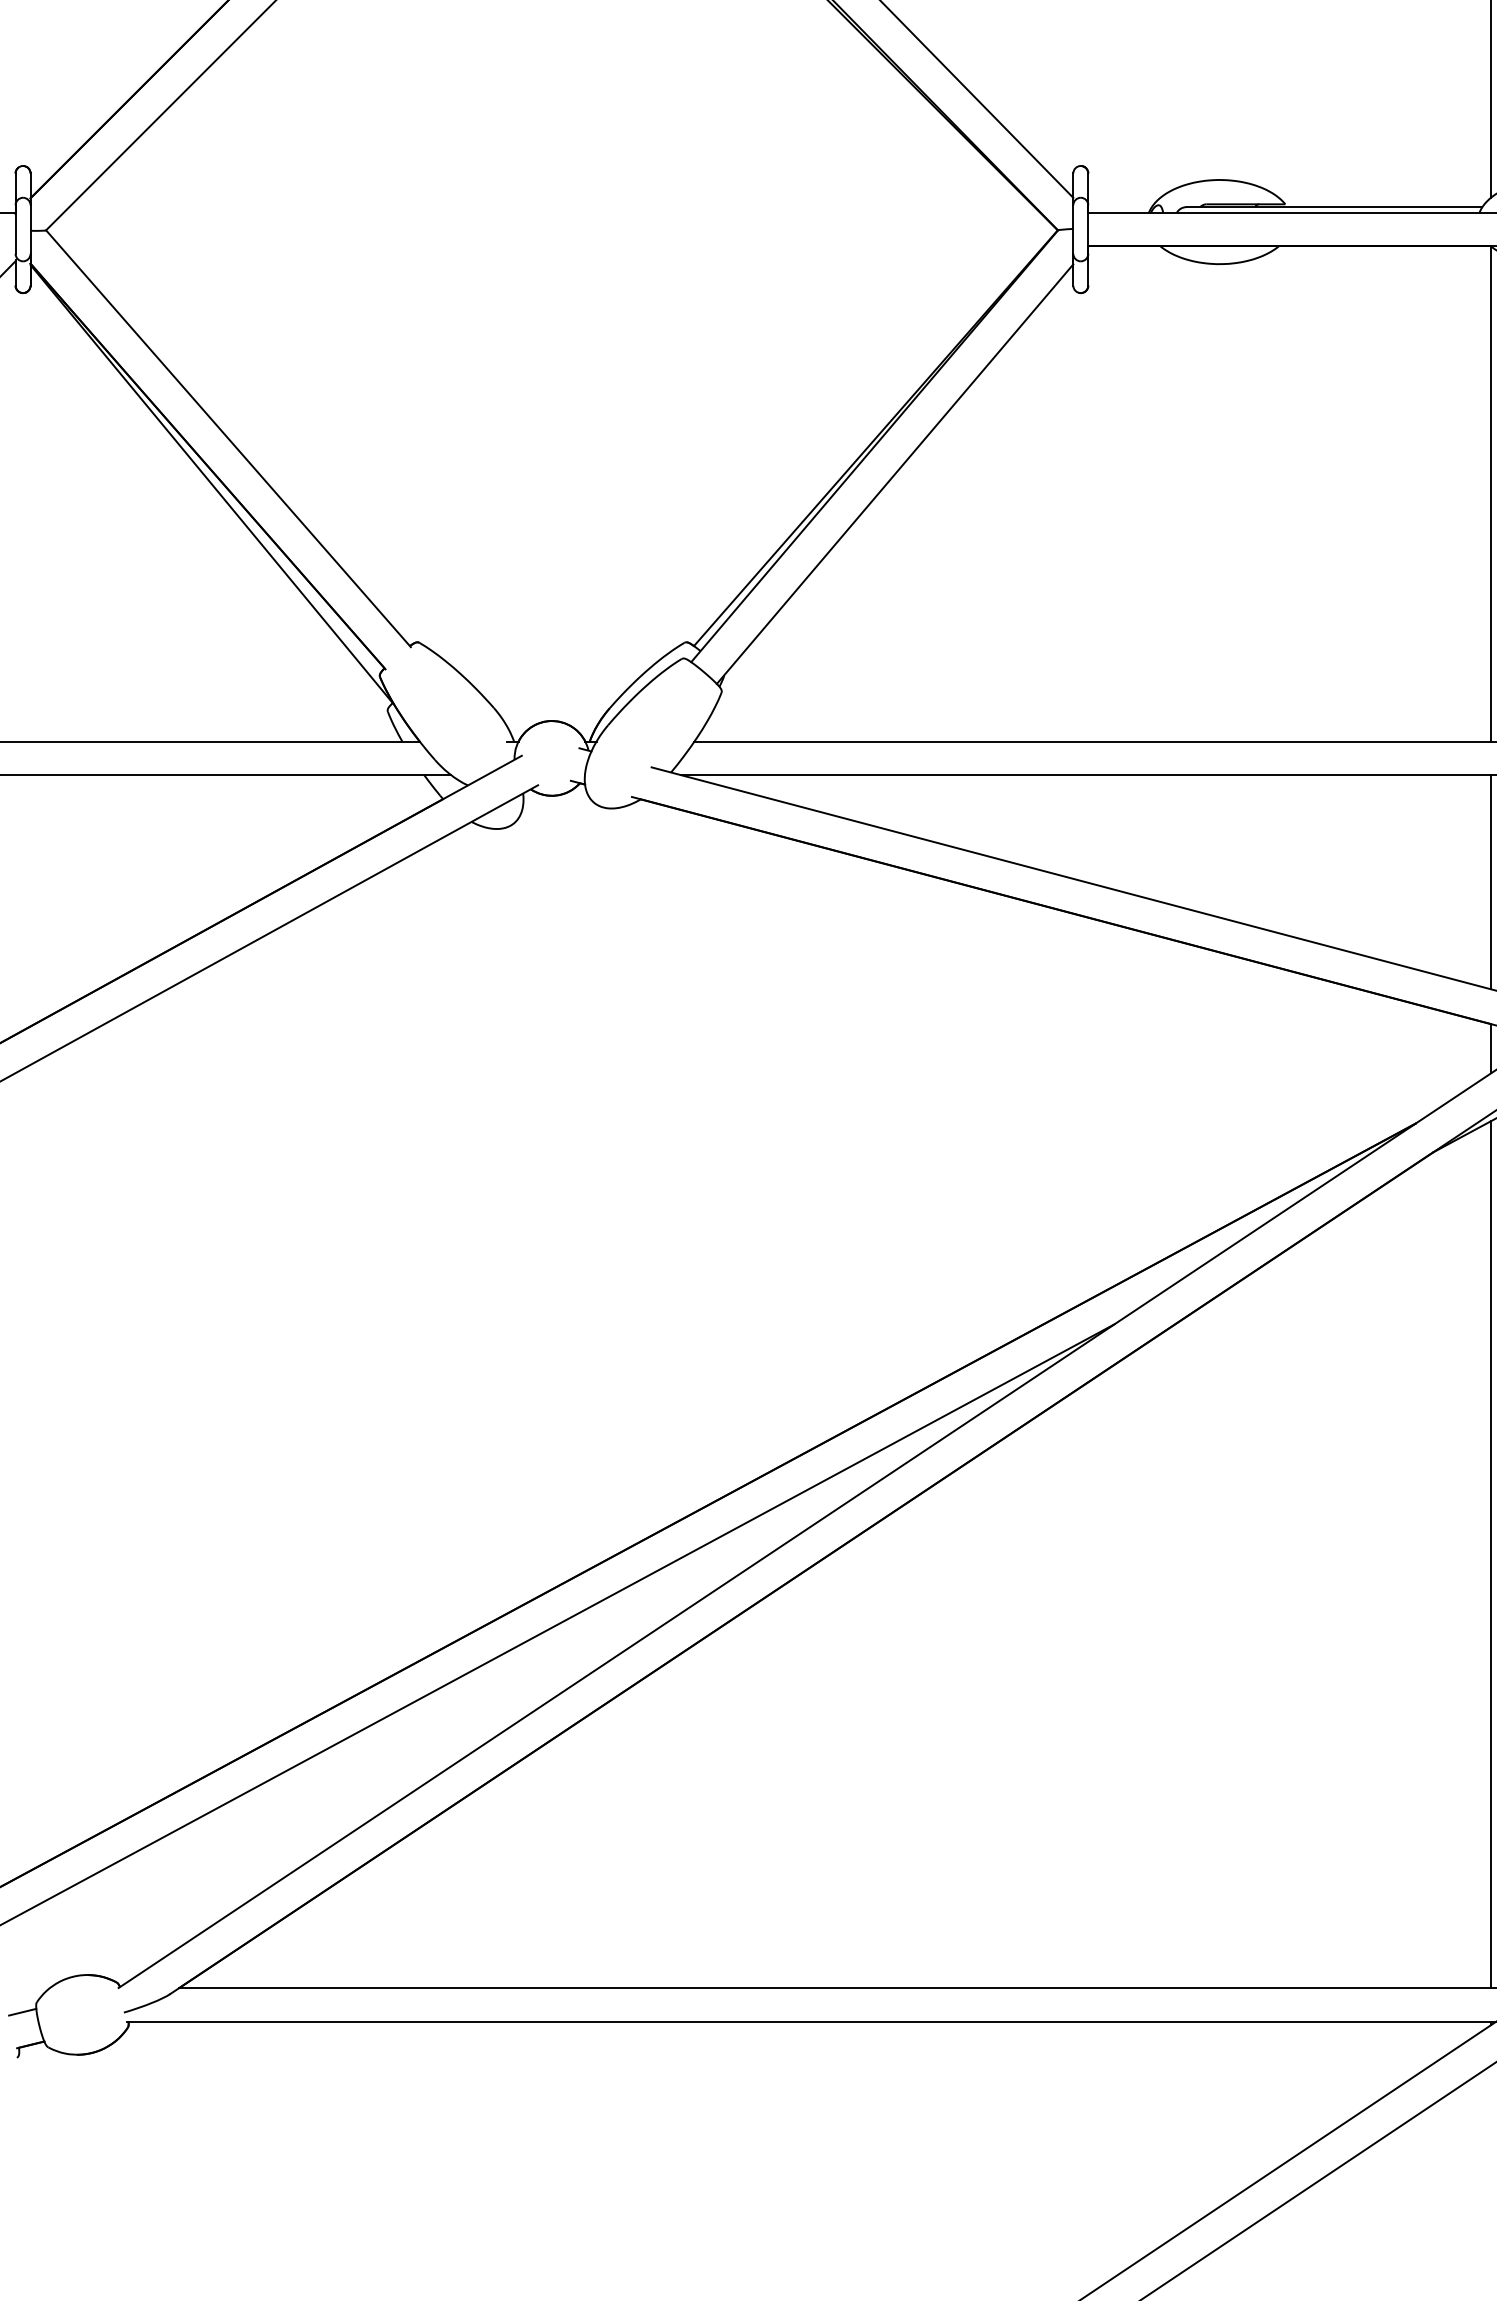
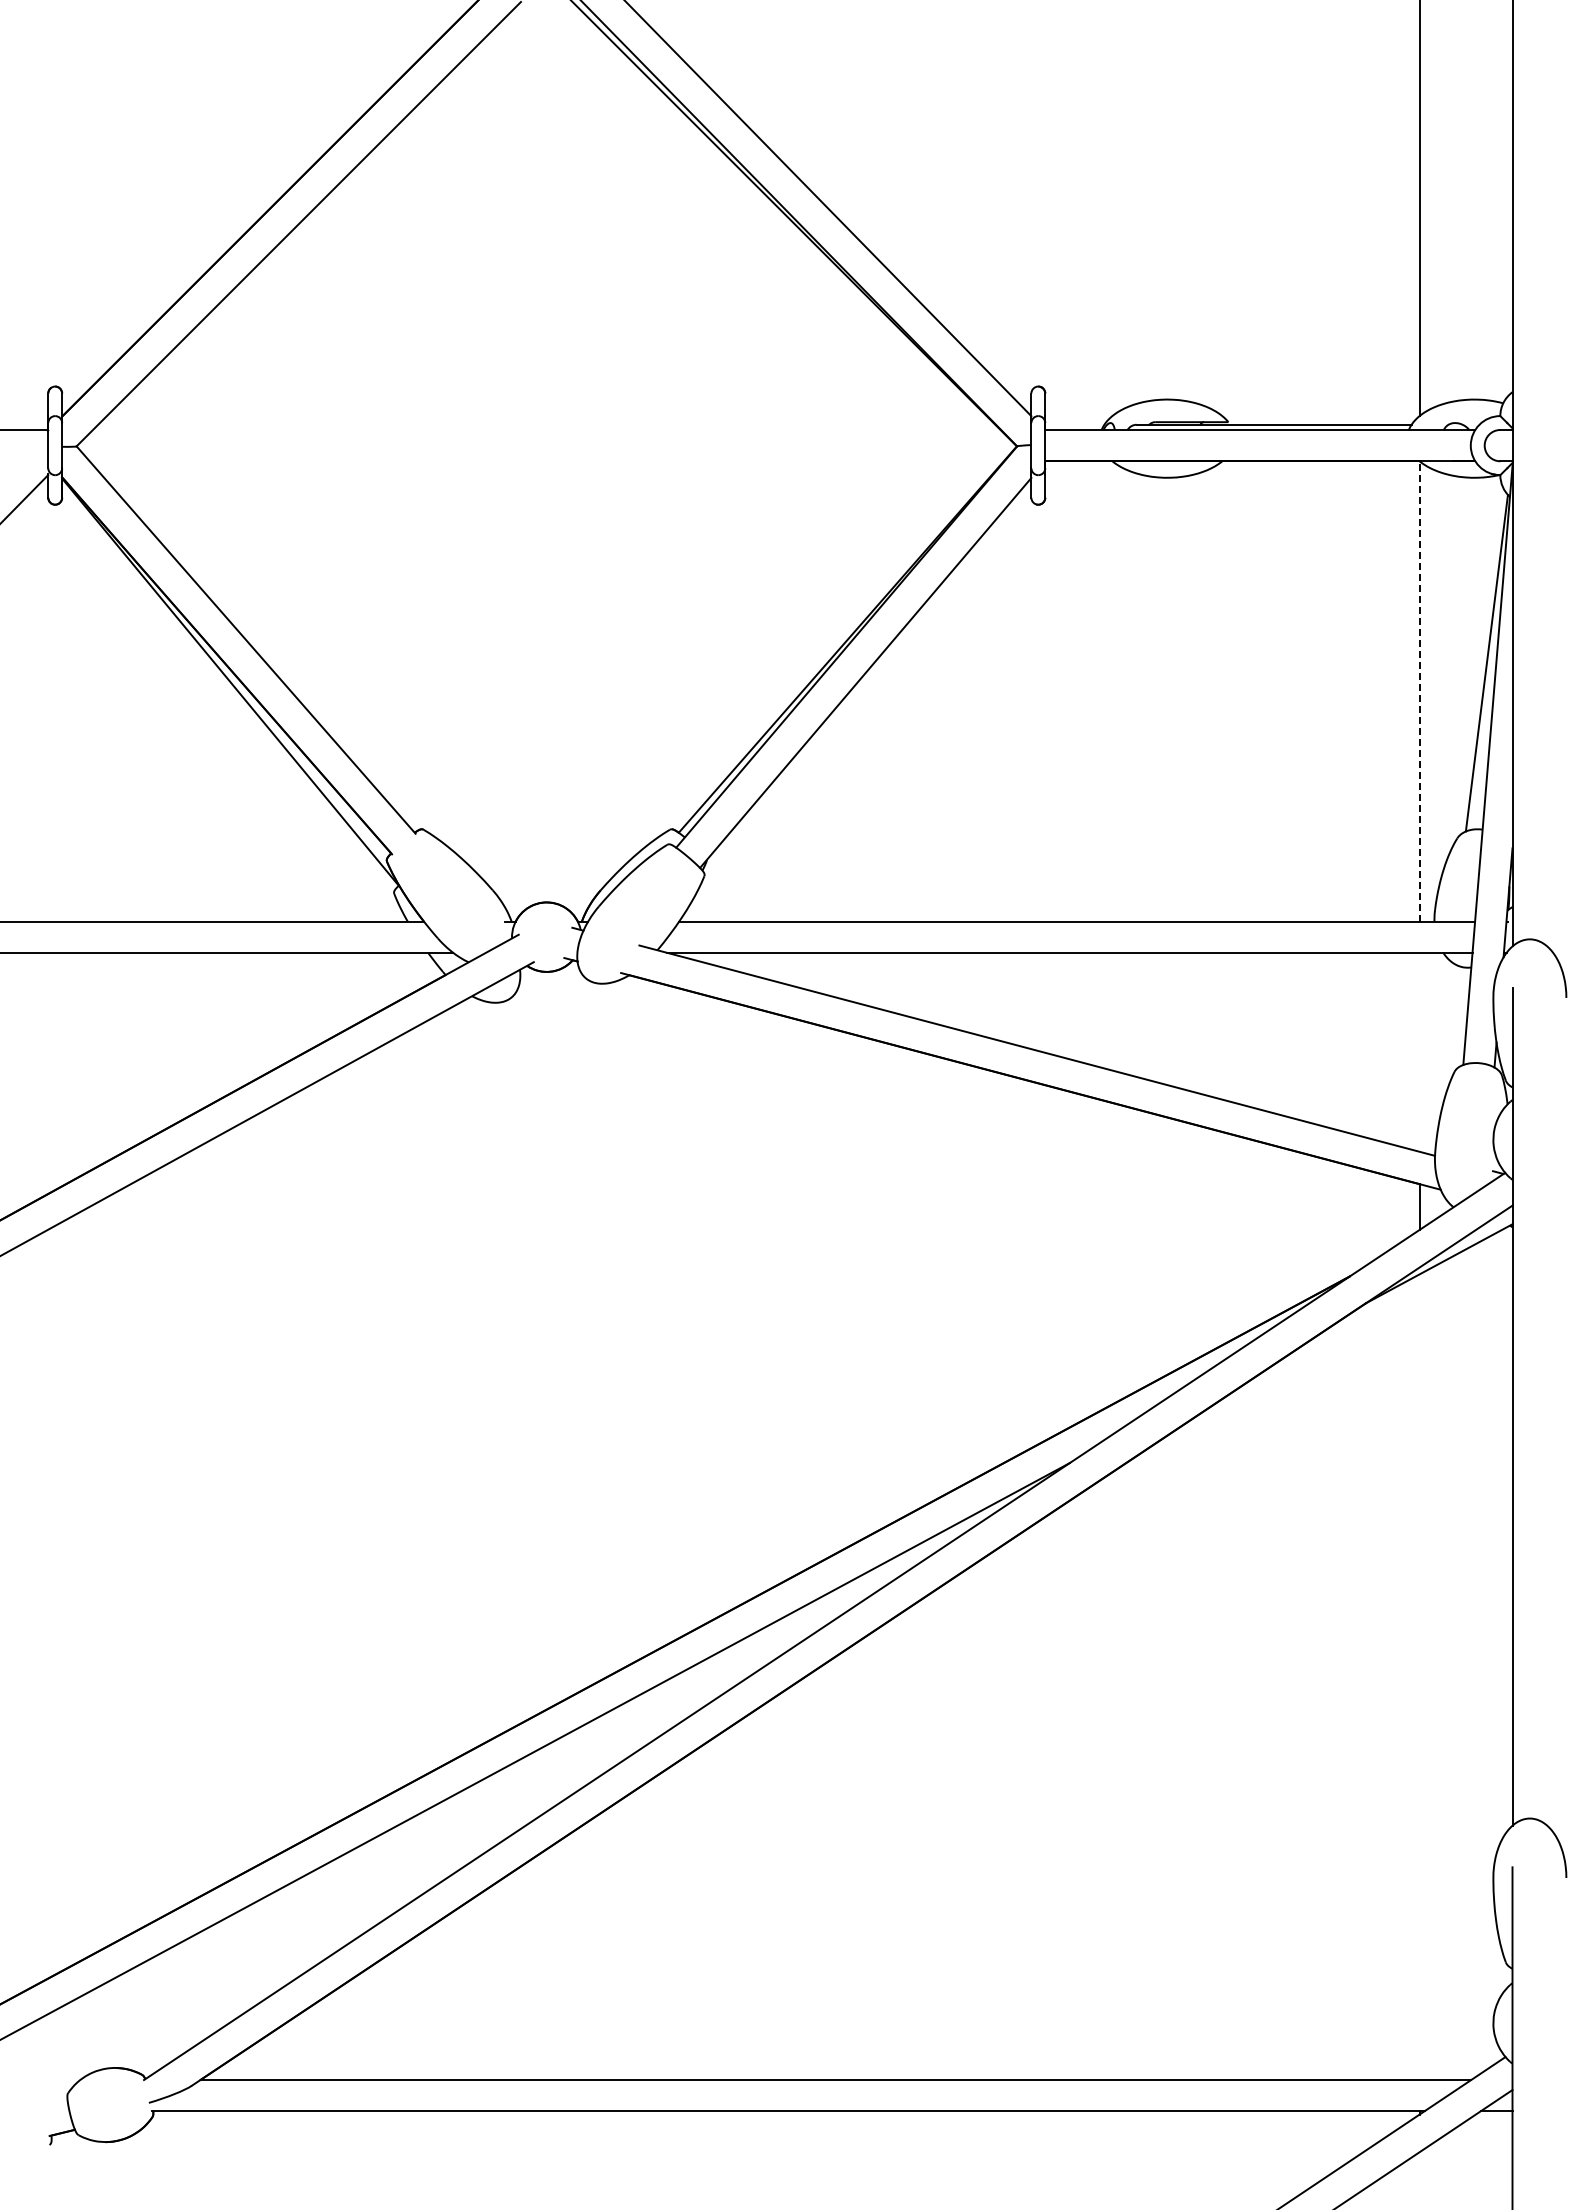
line: (1490, 493) -> (1419, 690), solid -> dashed
line: (1490, 881) -> (1419, 1051), removed
line: (1490, 1553) -> (1419, 1676), removed
line: (22, 2012) -> (54, 2102), removed

